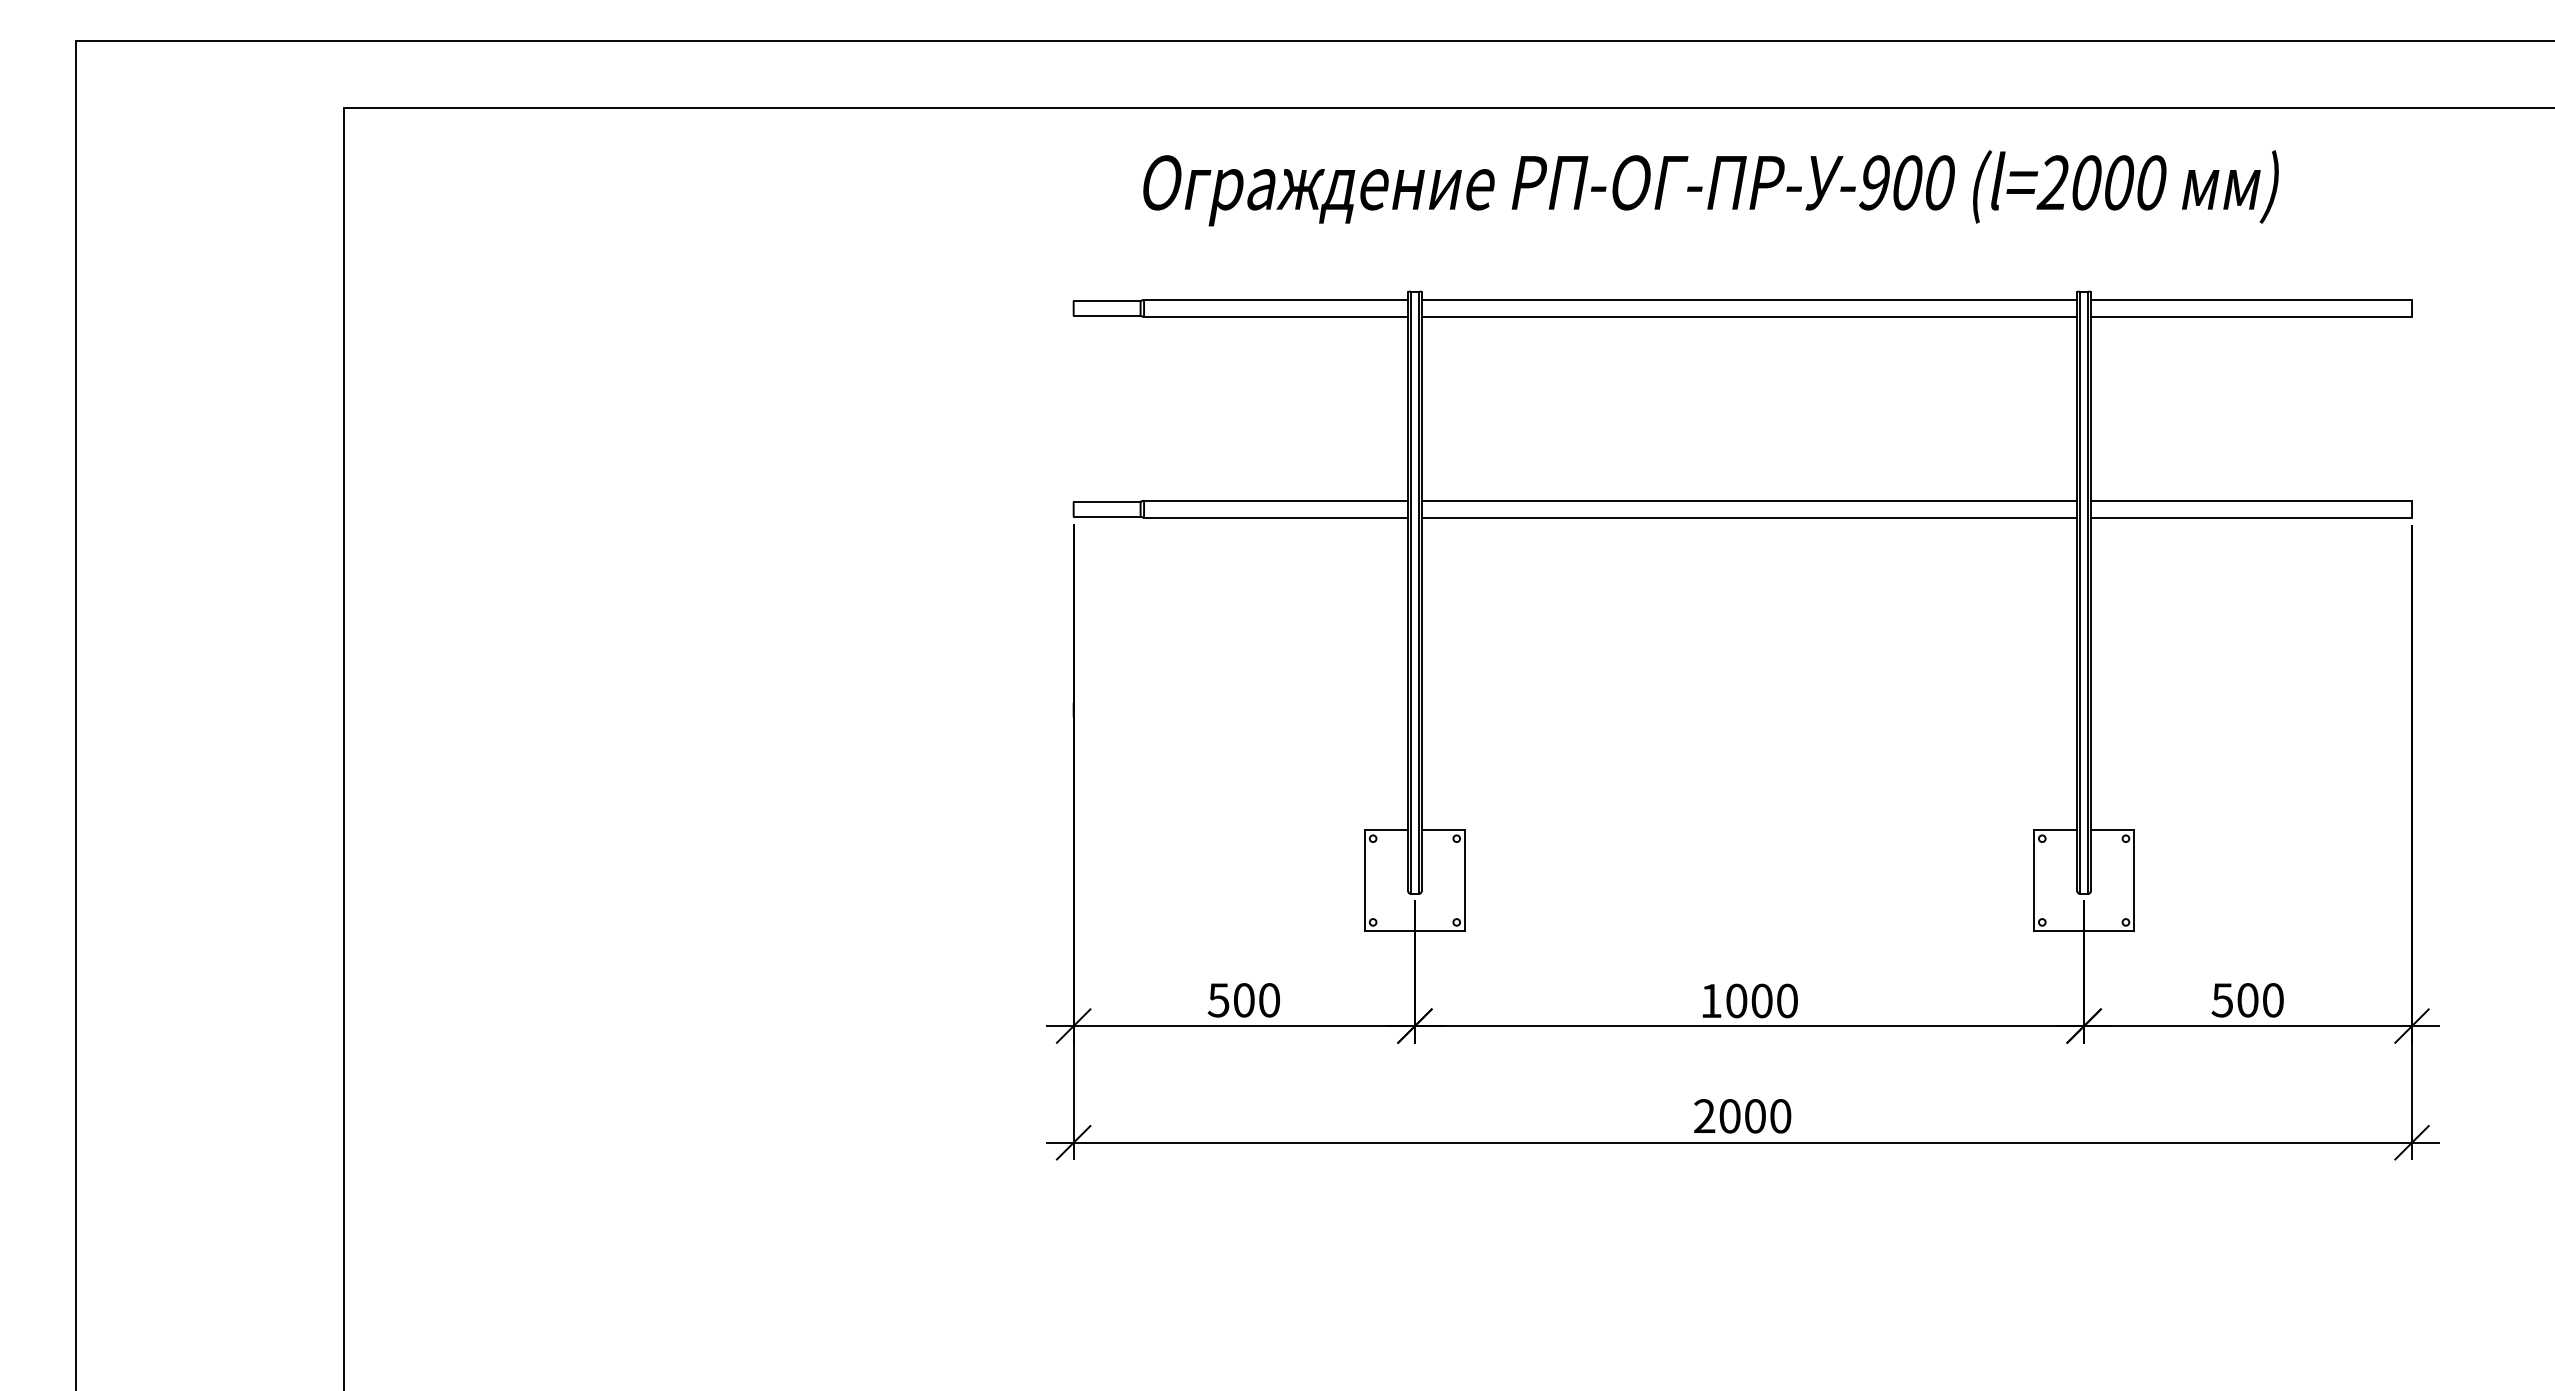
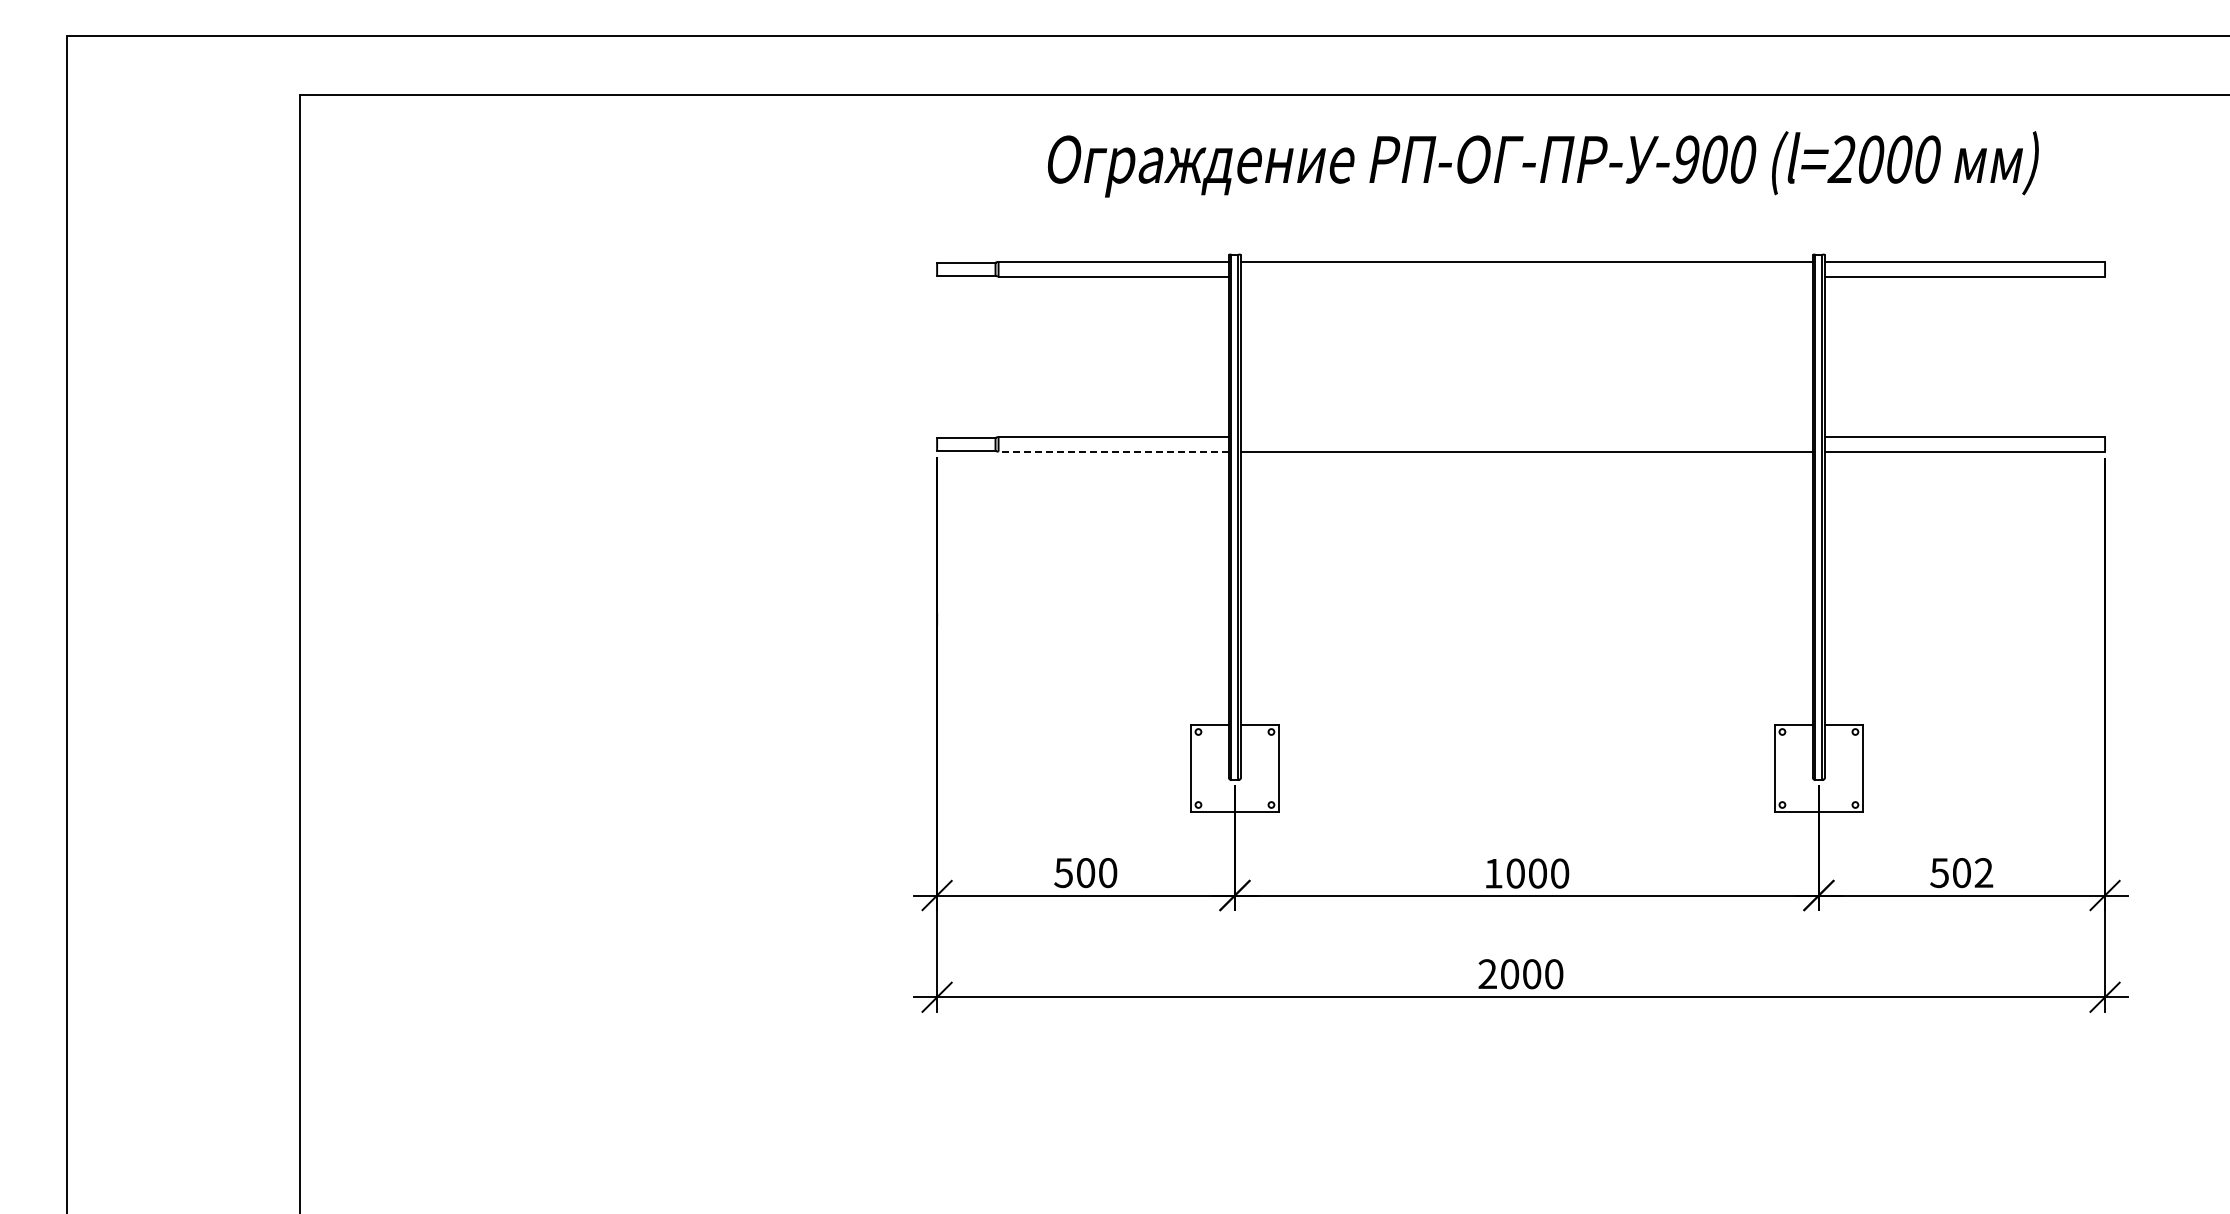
text: (1711, 188) -> (1543, 164), moved
line: (1749, 316) -> (1526, 276), removed
line: (1749, 501) -> (1526, 437), removed
line: (1275, 517) -> (1113, 451), solid -> dashed
text: (2272, 1000) -> (1983, 873), 500 -> 502

